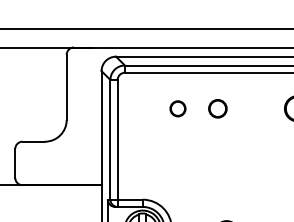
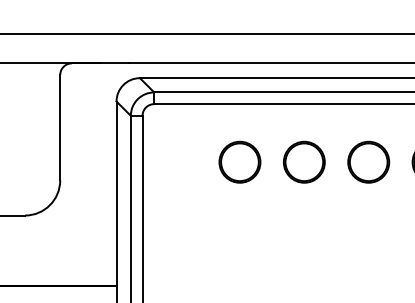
circle: (177, 108) -> (239, 161), size x1.67
circle: (217, 108) -> (303, 161), size x1.43
circle: (257, 108) -> (368, 161), added

